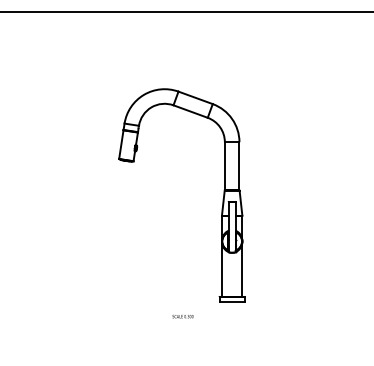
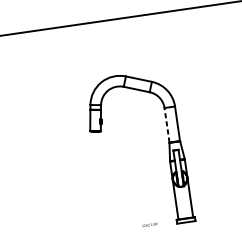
line: (224, 166) -> (166, 125), solid -> dashed
text: (182, 316) -> (149, 224), moved

